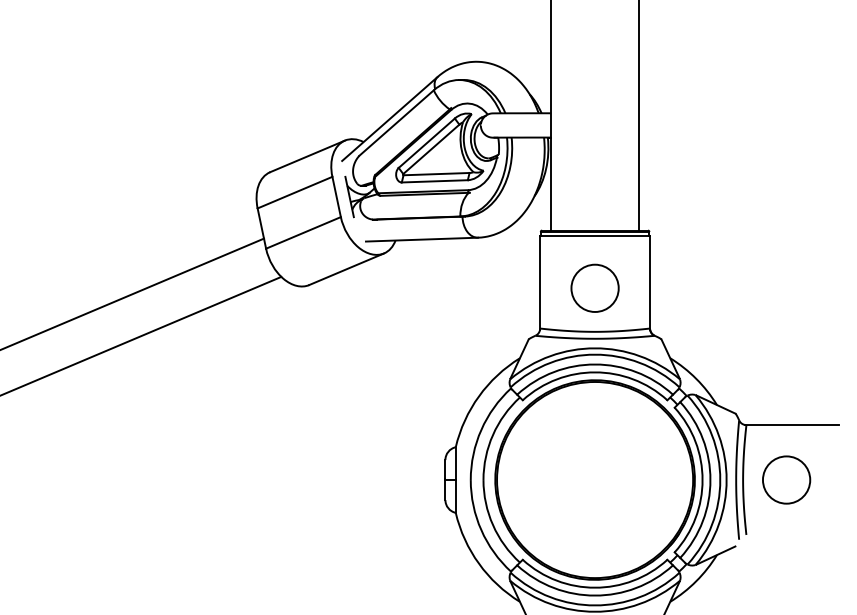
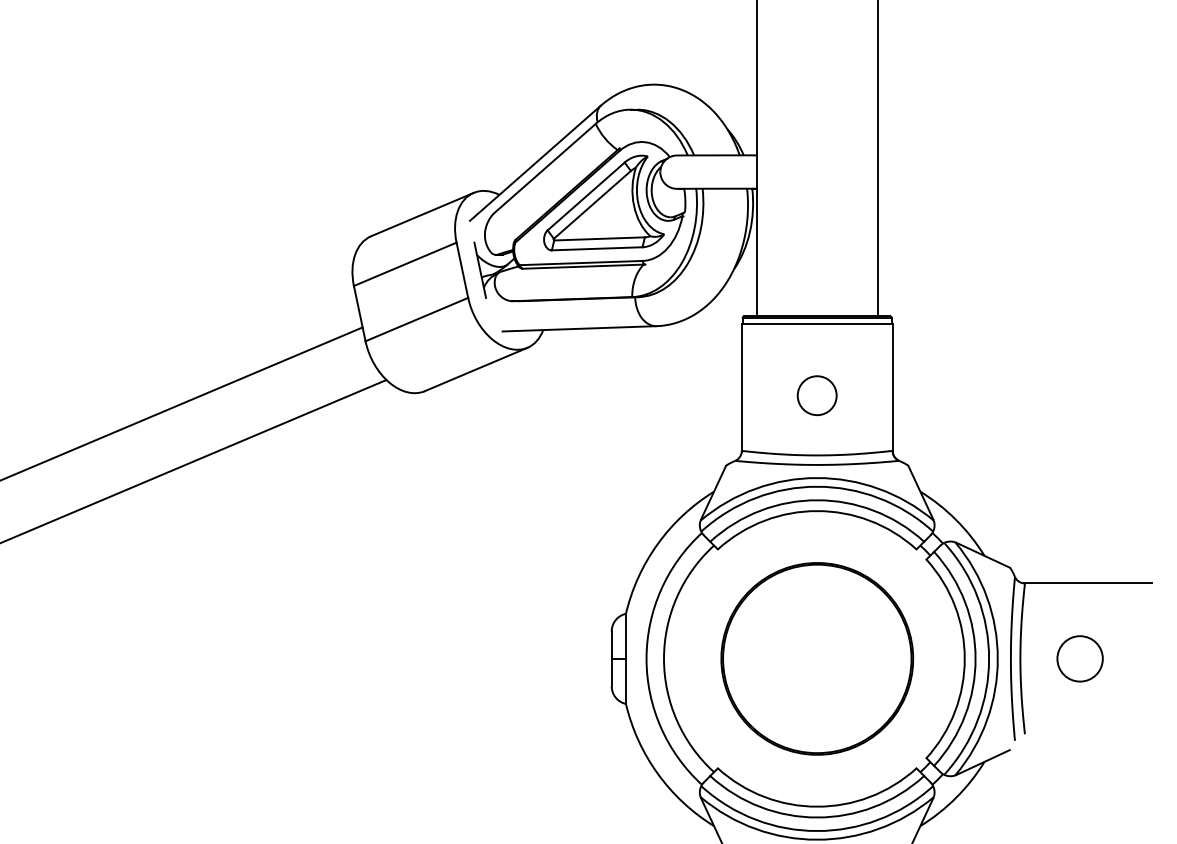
circle: (594, 288) -> (816, 395), size x0.6
part: (595, 479) -> (817, 658), size x0.7
circle: (786, 479) -> (1079, 658), size x0.7

